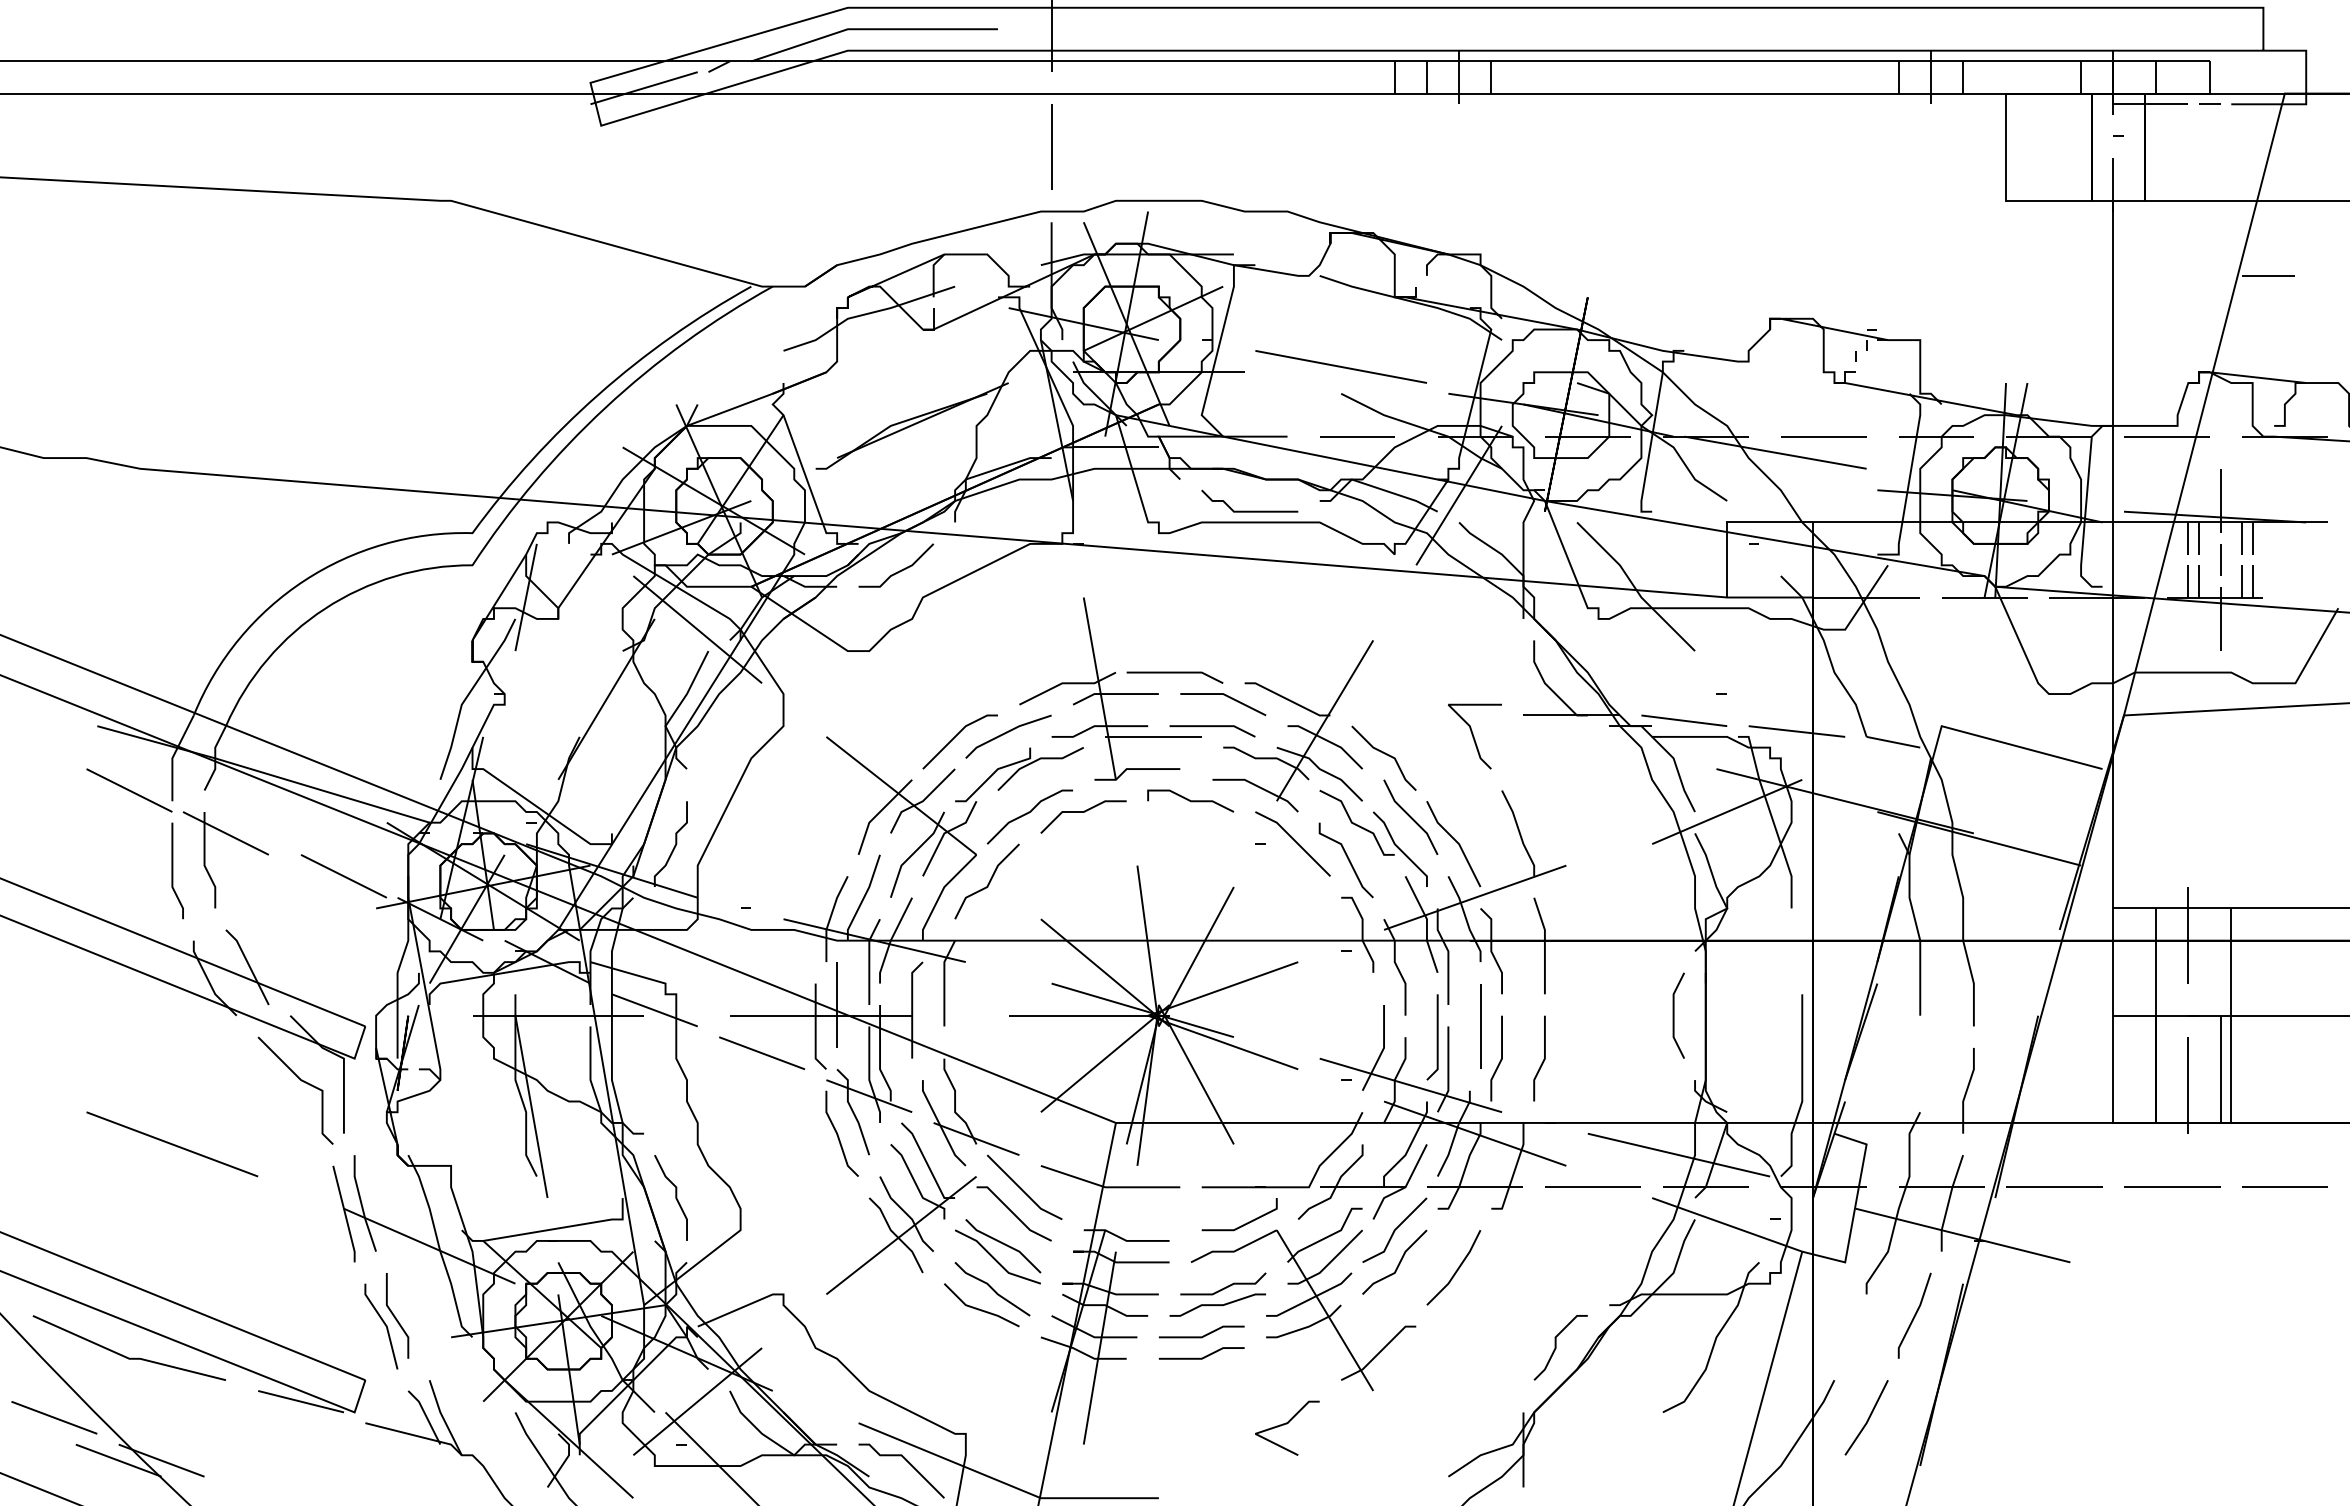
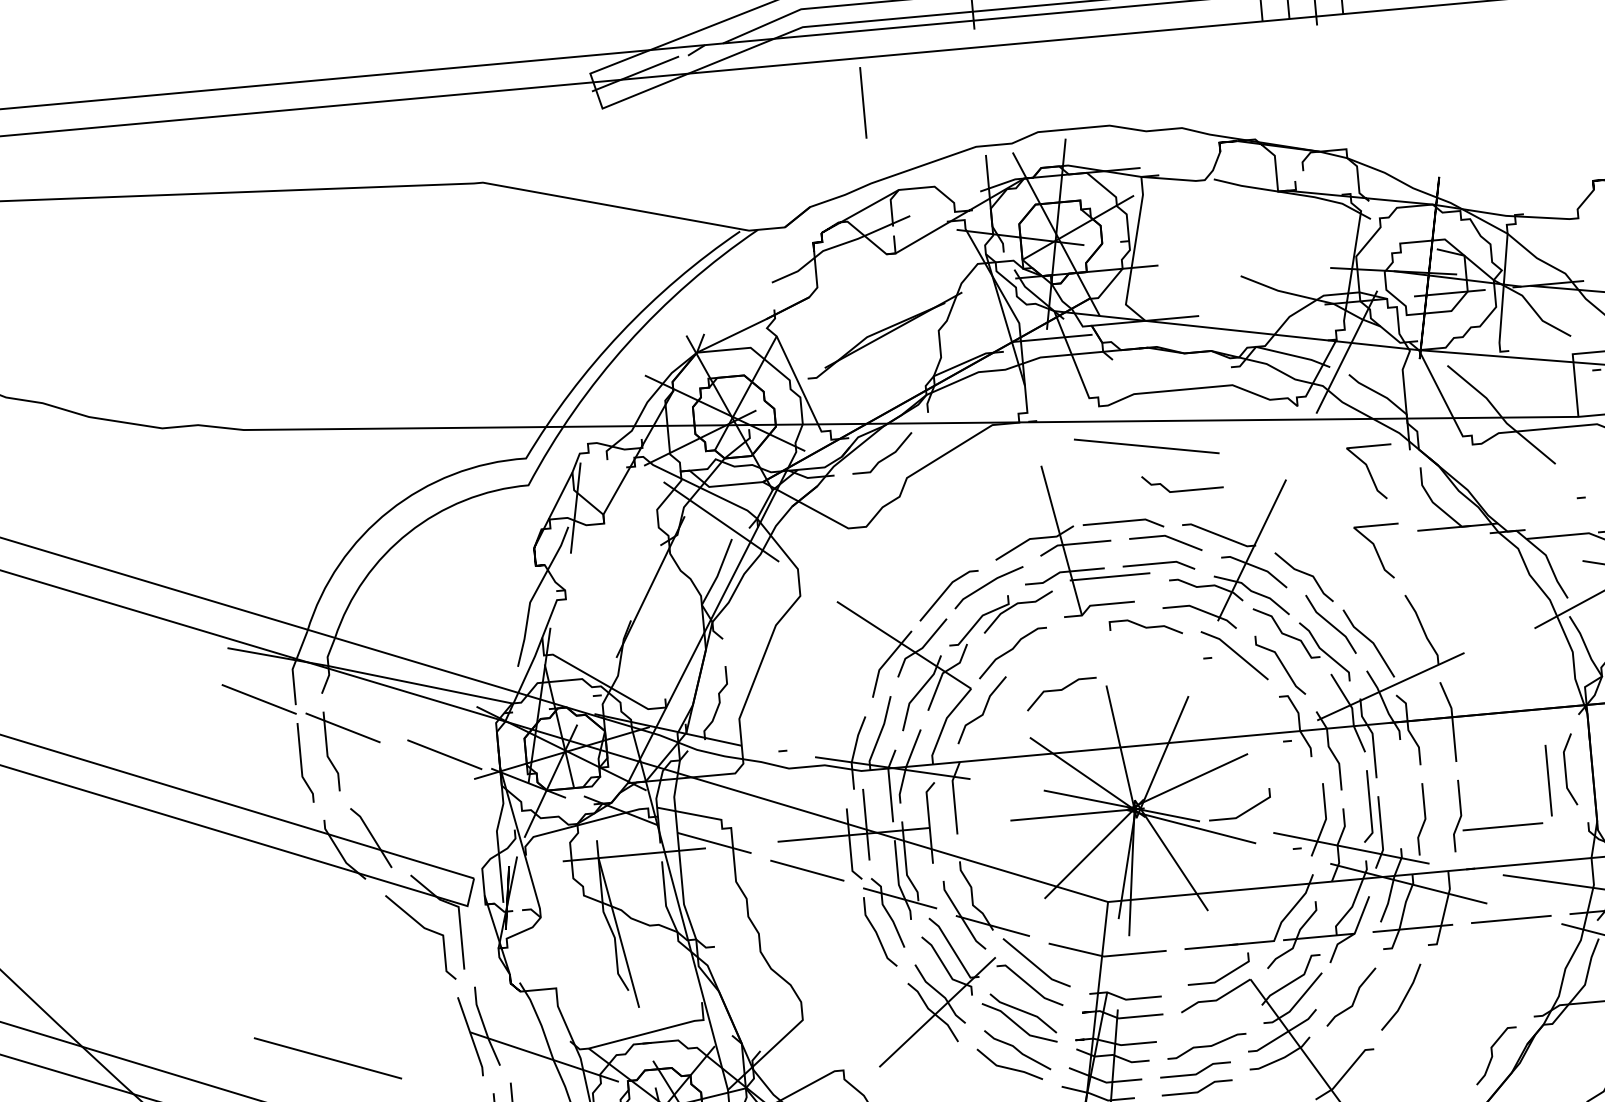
line: (1051, 146) -> (863, 102), moved
line: (1340, 366) -> (1146, 446), moved
line: (1357, 436) -> (1257, 310), removed
line: (1249, 510) -> (1182, 489), moved
line: (1474, 641) -> (1370, 472), added
line: (1684, 720) -> (1552, 522), removed
curve: (1083, 812) -> (1061, 690), moved
line: (1480, 1026) -> (1548, 780), moved
line: (1287, 1030) -> (1244, 811), added
line: (1592, 1075) -> (1502, 826), added
line: (172, 1144) -> (328, 1058), moved
curve: (675, 1197) -> (746, 997), removed
line: (1394, 1229) -> (1348, 969), removed
line: (1225, 1286) -> (1211, 1030), removed

